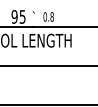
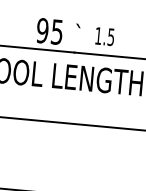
text: (48, 16) -> (104, 35), 0.8 -> 1.5

